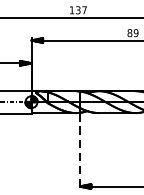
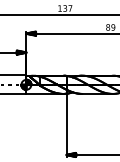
line: (79, 151) -> (66, 125), dashed -> solid

